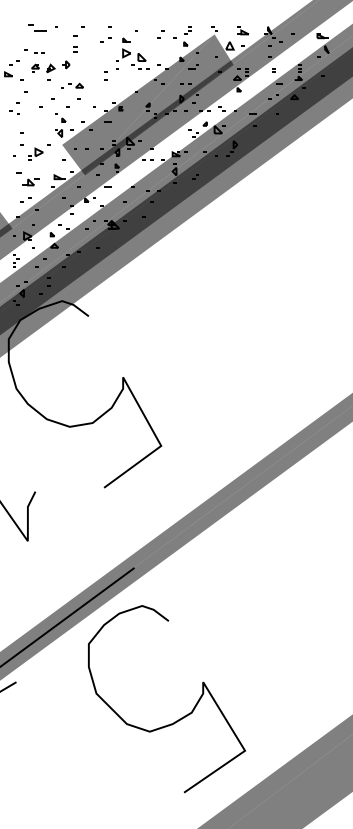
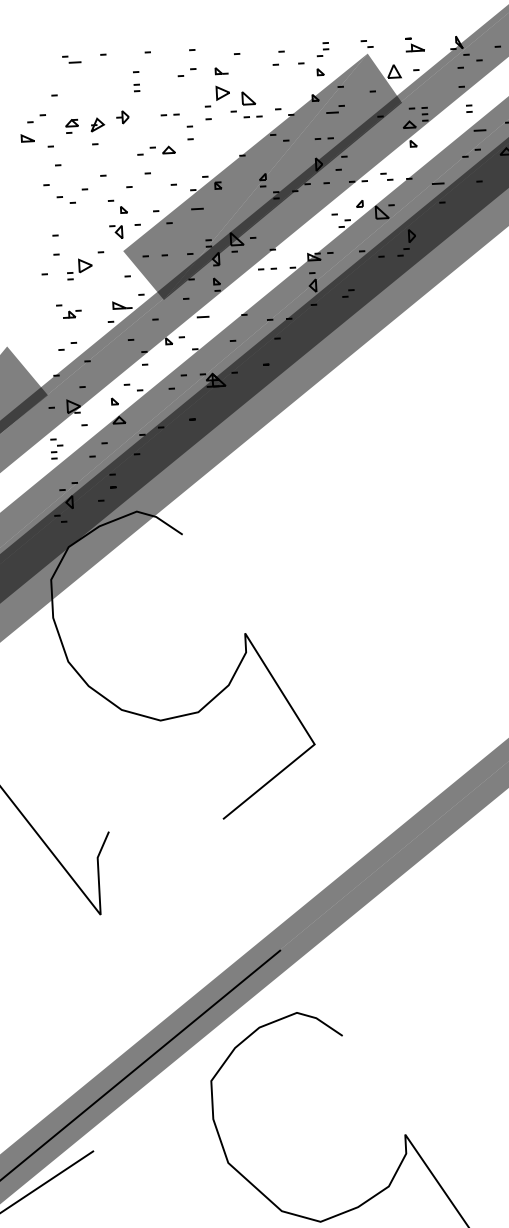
part: (37, 28) -> (71, 59), size x0.62
part: (75, 43) -> (136, 80), size x0.71
part: (39, 52) -> (170, 114), moved
part: (72, 85) -> (156, 150), moved
part: (14, 112) -> (65, 200), moved
part: (27, 178) -> (68, 310), size x0.62

